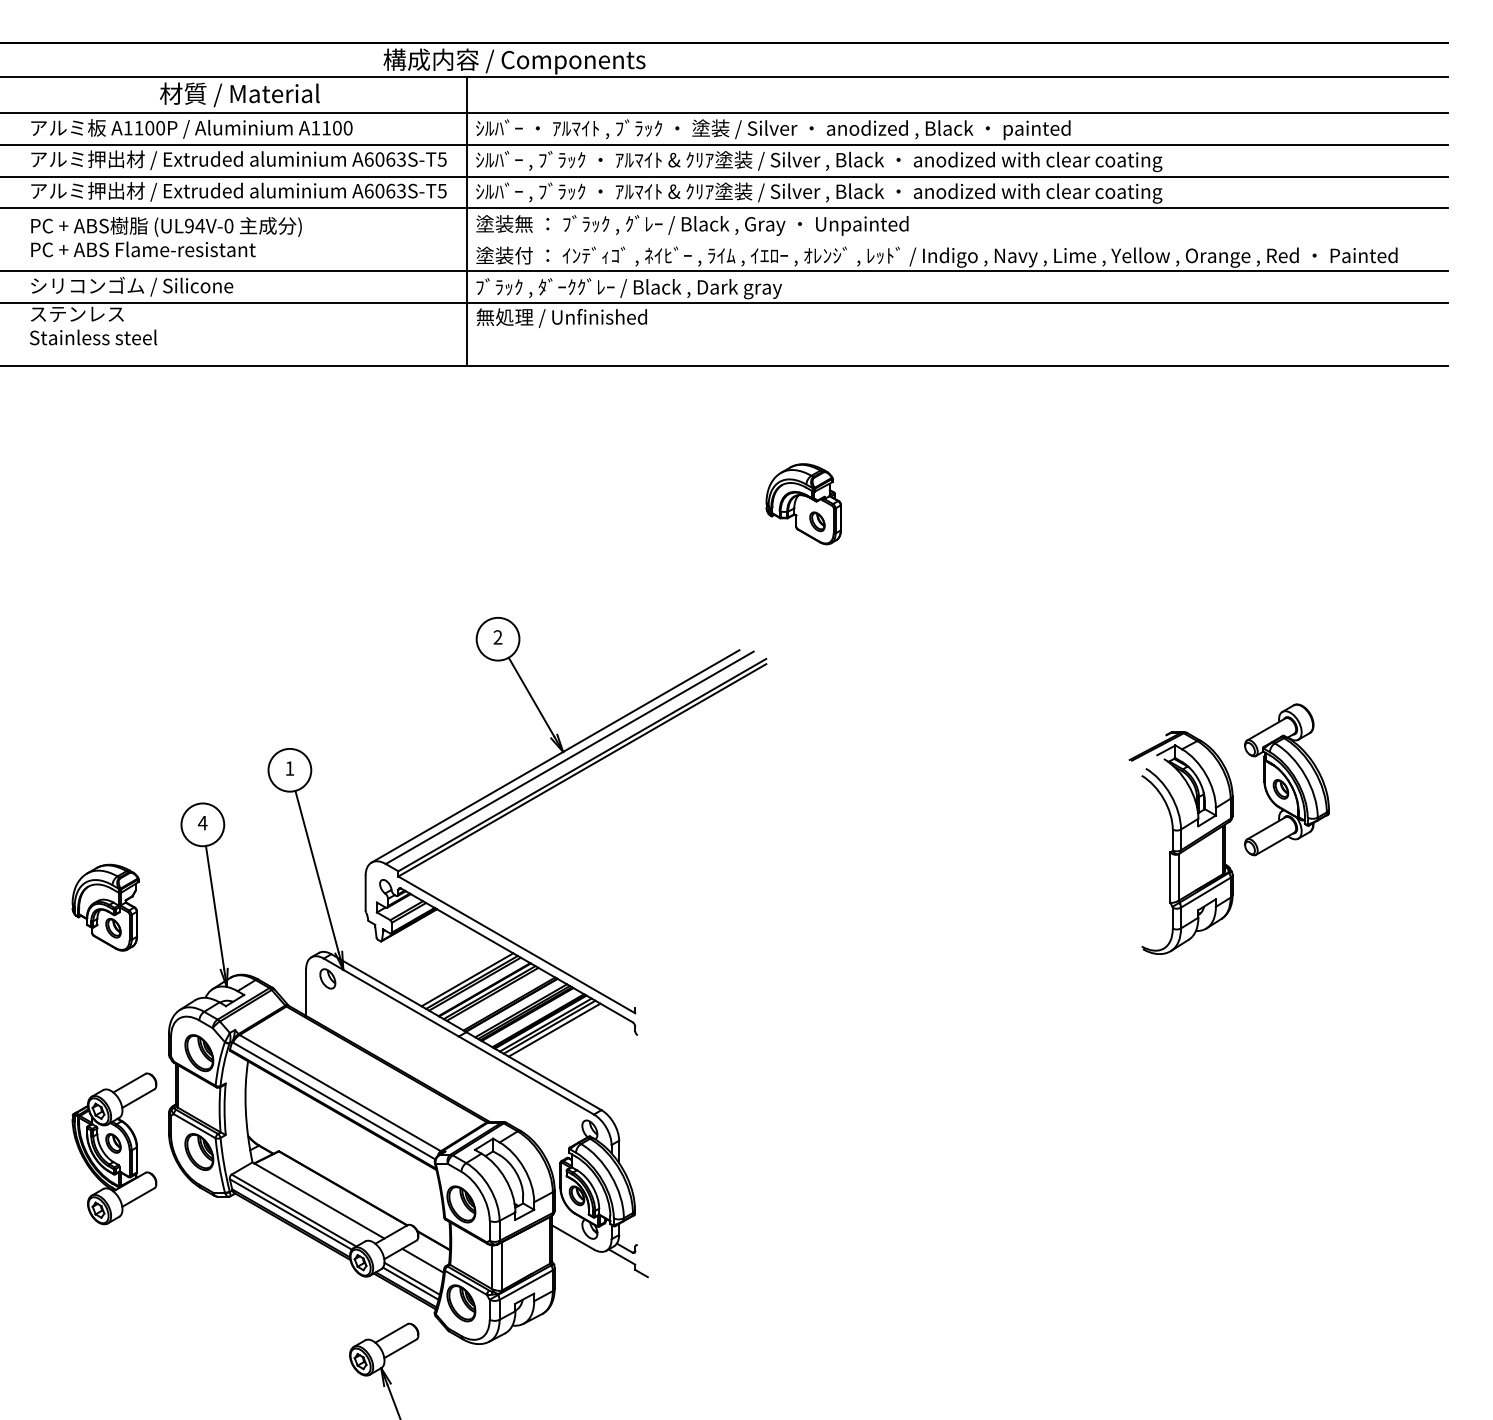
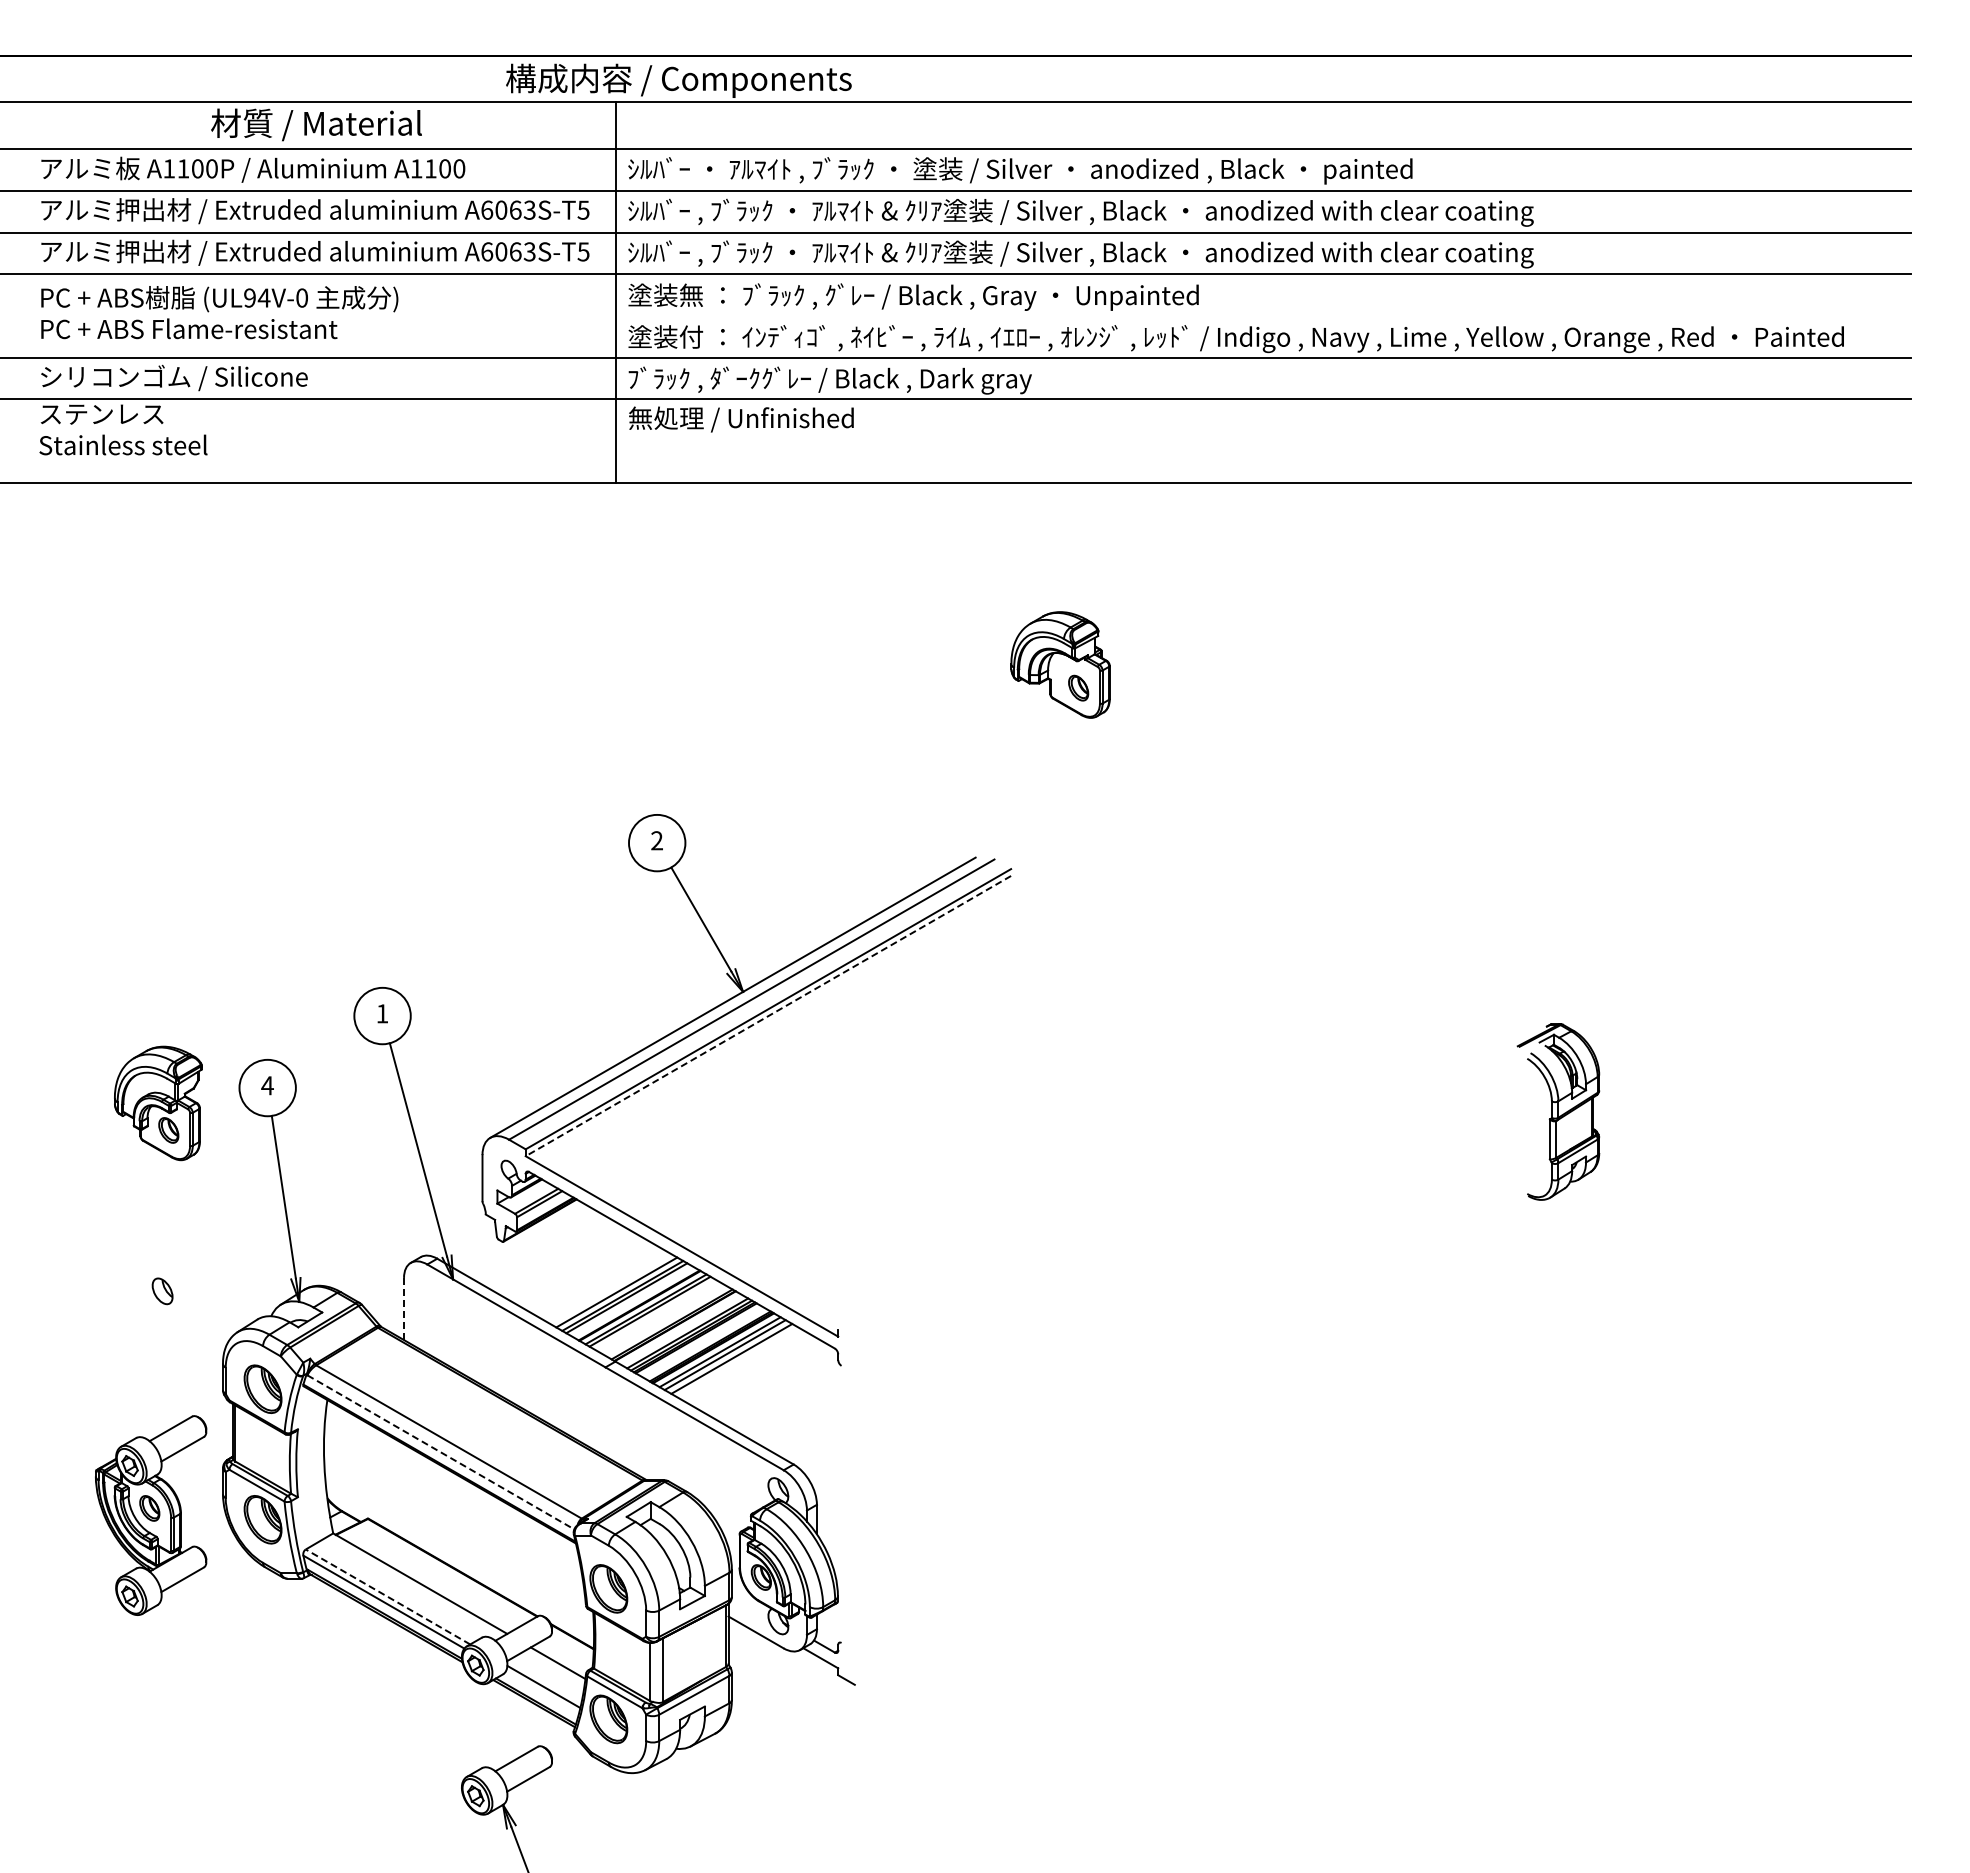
line: (581, 770) -> (767, 1016), solid -> dashed
part: (1287, 779) -> (1698, 1028), removed
part: (1181, 842) -> (1558, 1111), size x0.6
part: (105, 907) -> (158, 1103), moved
part: (327, 979) -> (162, 1291), moved
line: (306, 992) -> (404, 1309), solid -> dashed
line: (334, 1101) -> (441, 1452), solid -> dashed
line: (294, 1210) -> (388, 1596), solid -> dashed
line: (410, 1283) -> (541, 1693), removed

